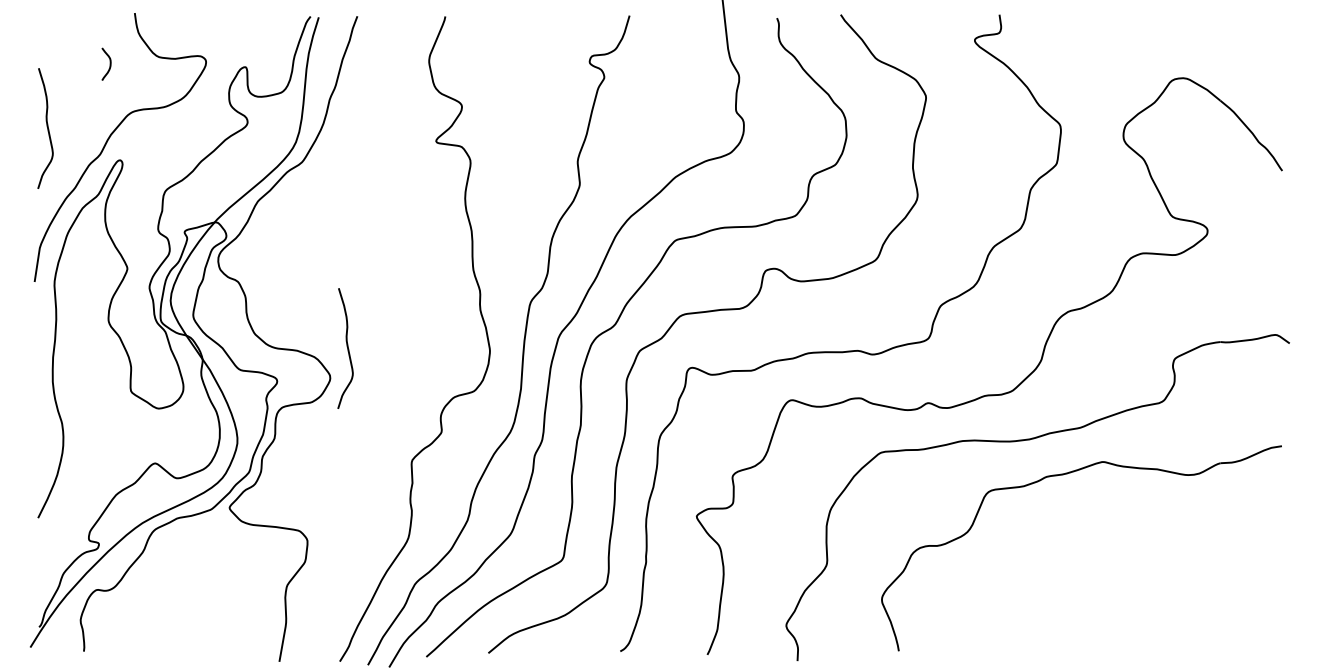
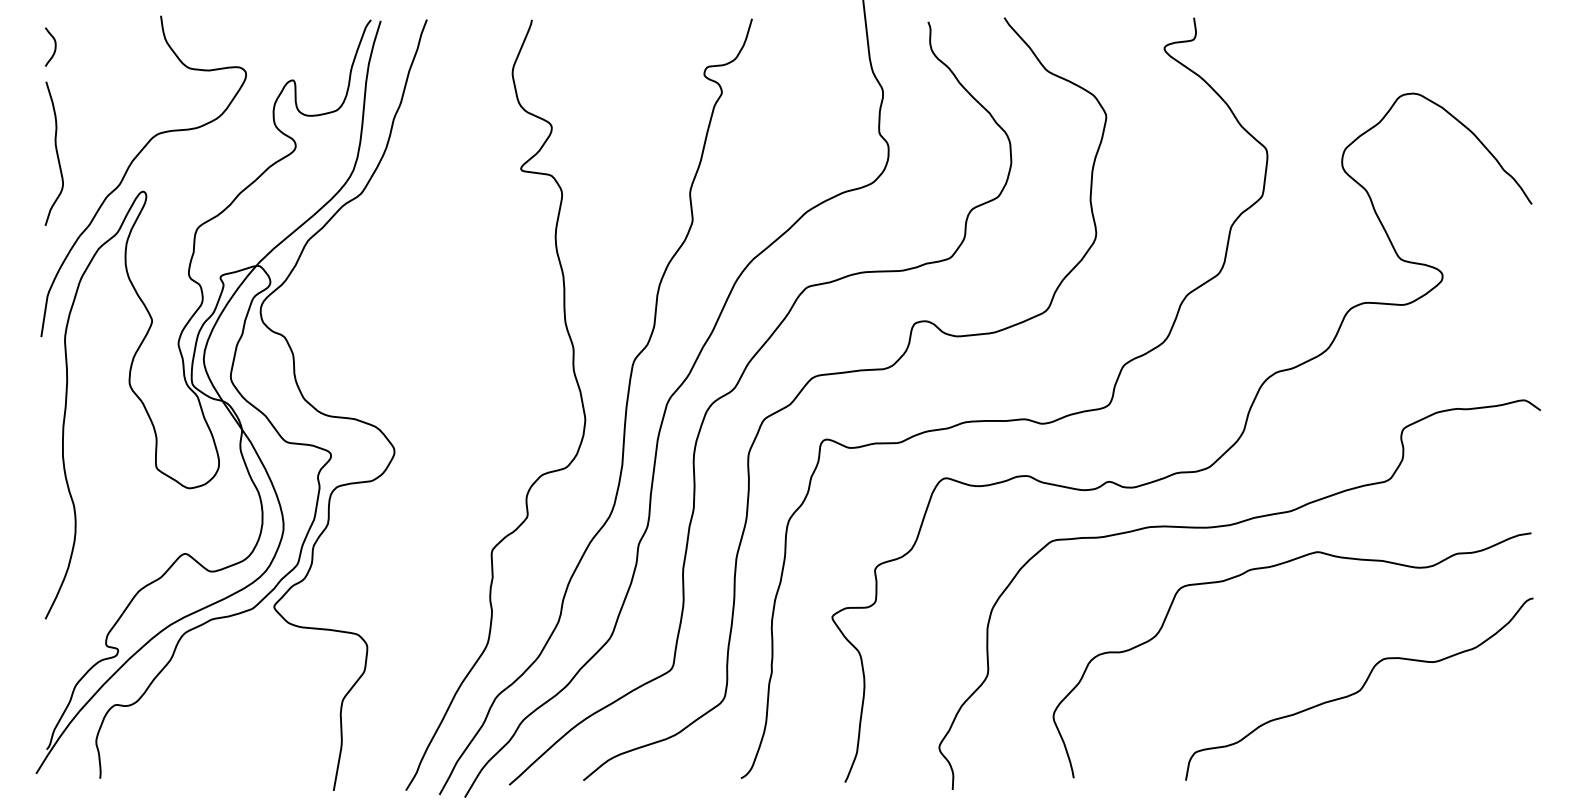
curve: (109, 63) -> (54, 46), moved
curve: (347, 348) -> (415, 416), removed
part: (1137, 576) -> (1358, 688), added

